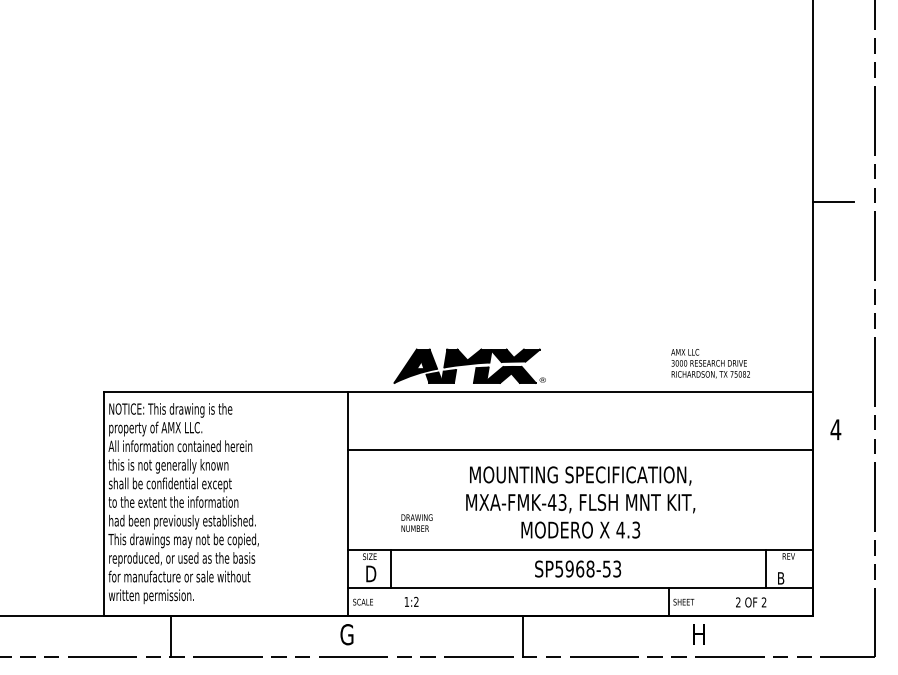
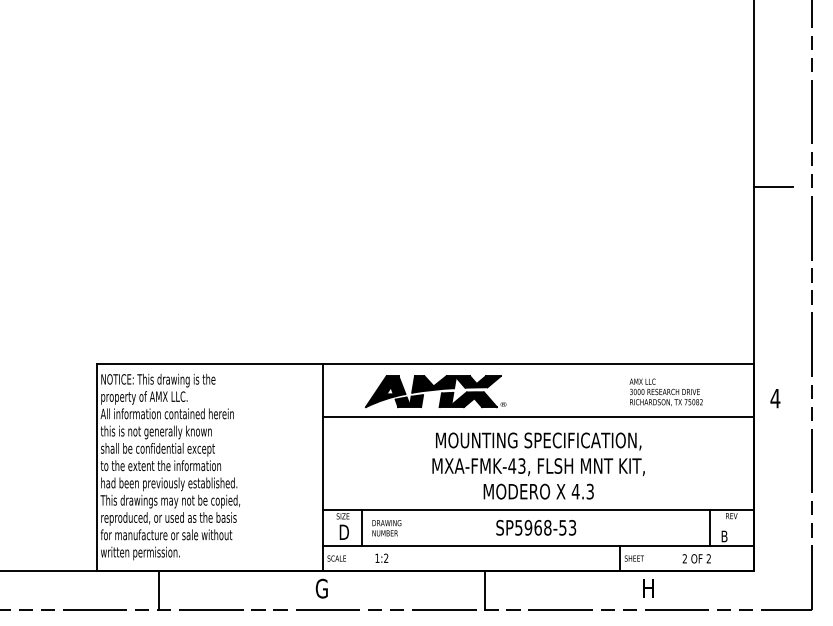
text: (709, 362) -> (665, 391), moved
part: (469, 366) -> (435, 391), moved
text: (416, 523) -> (386, 528), moved

